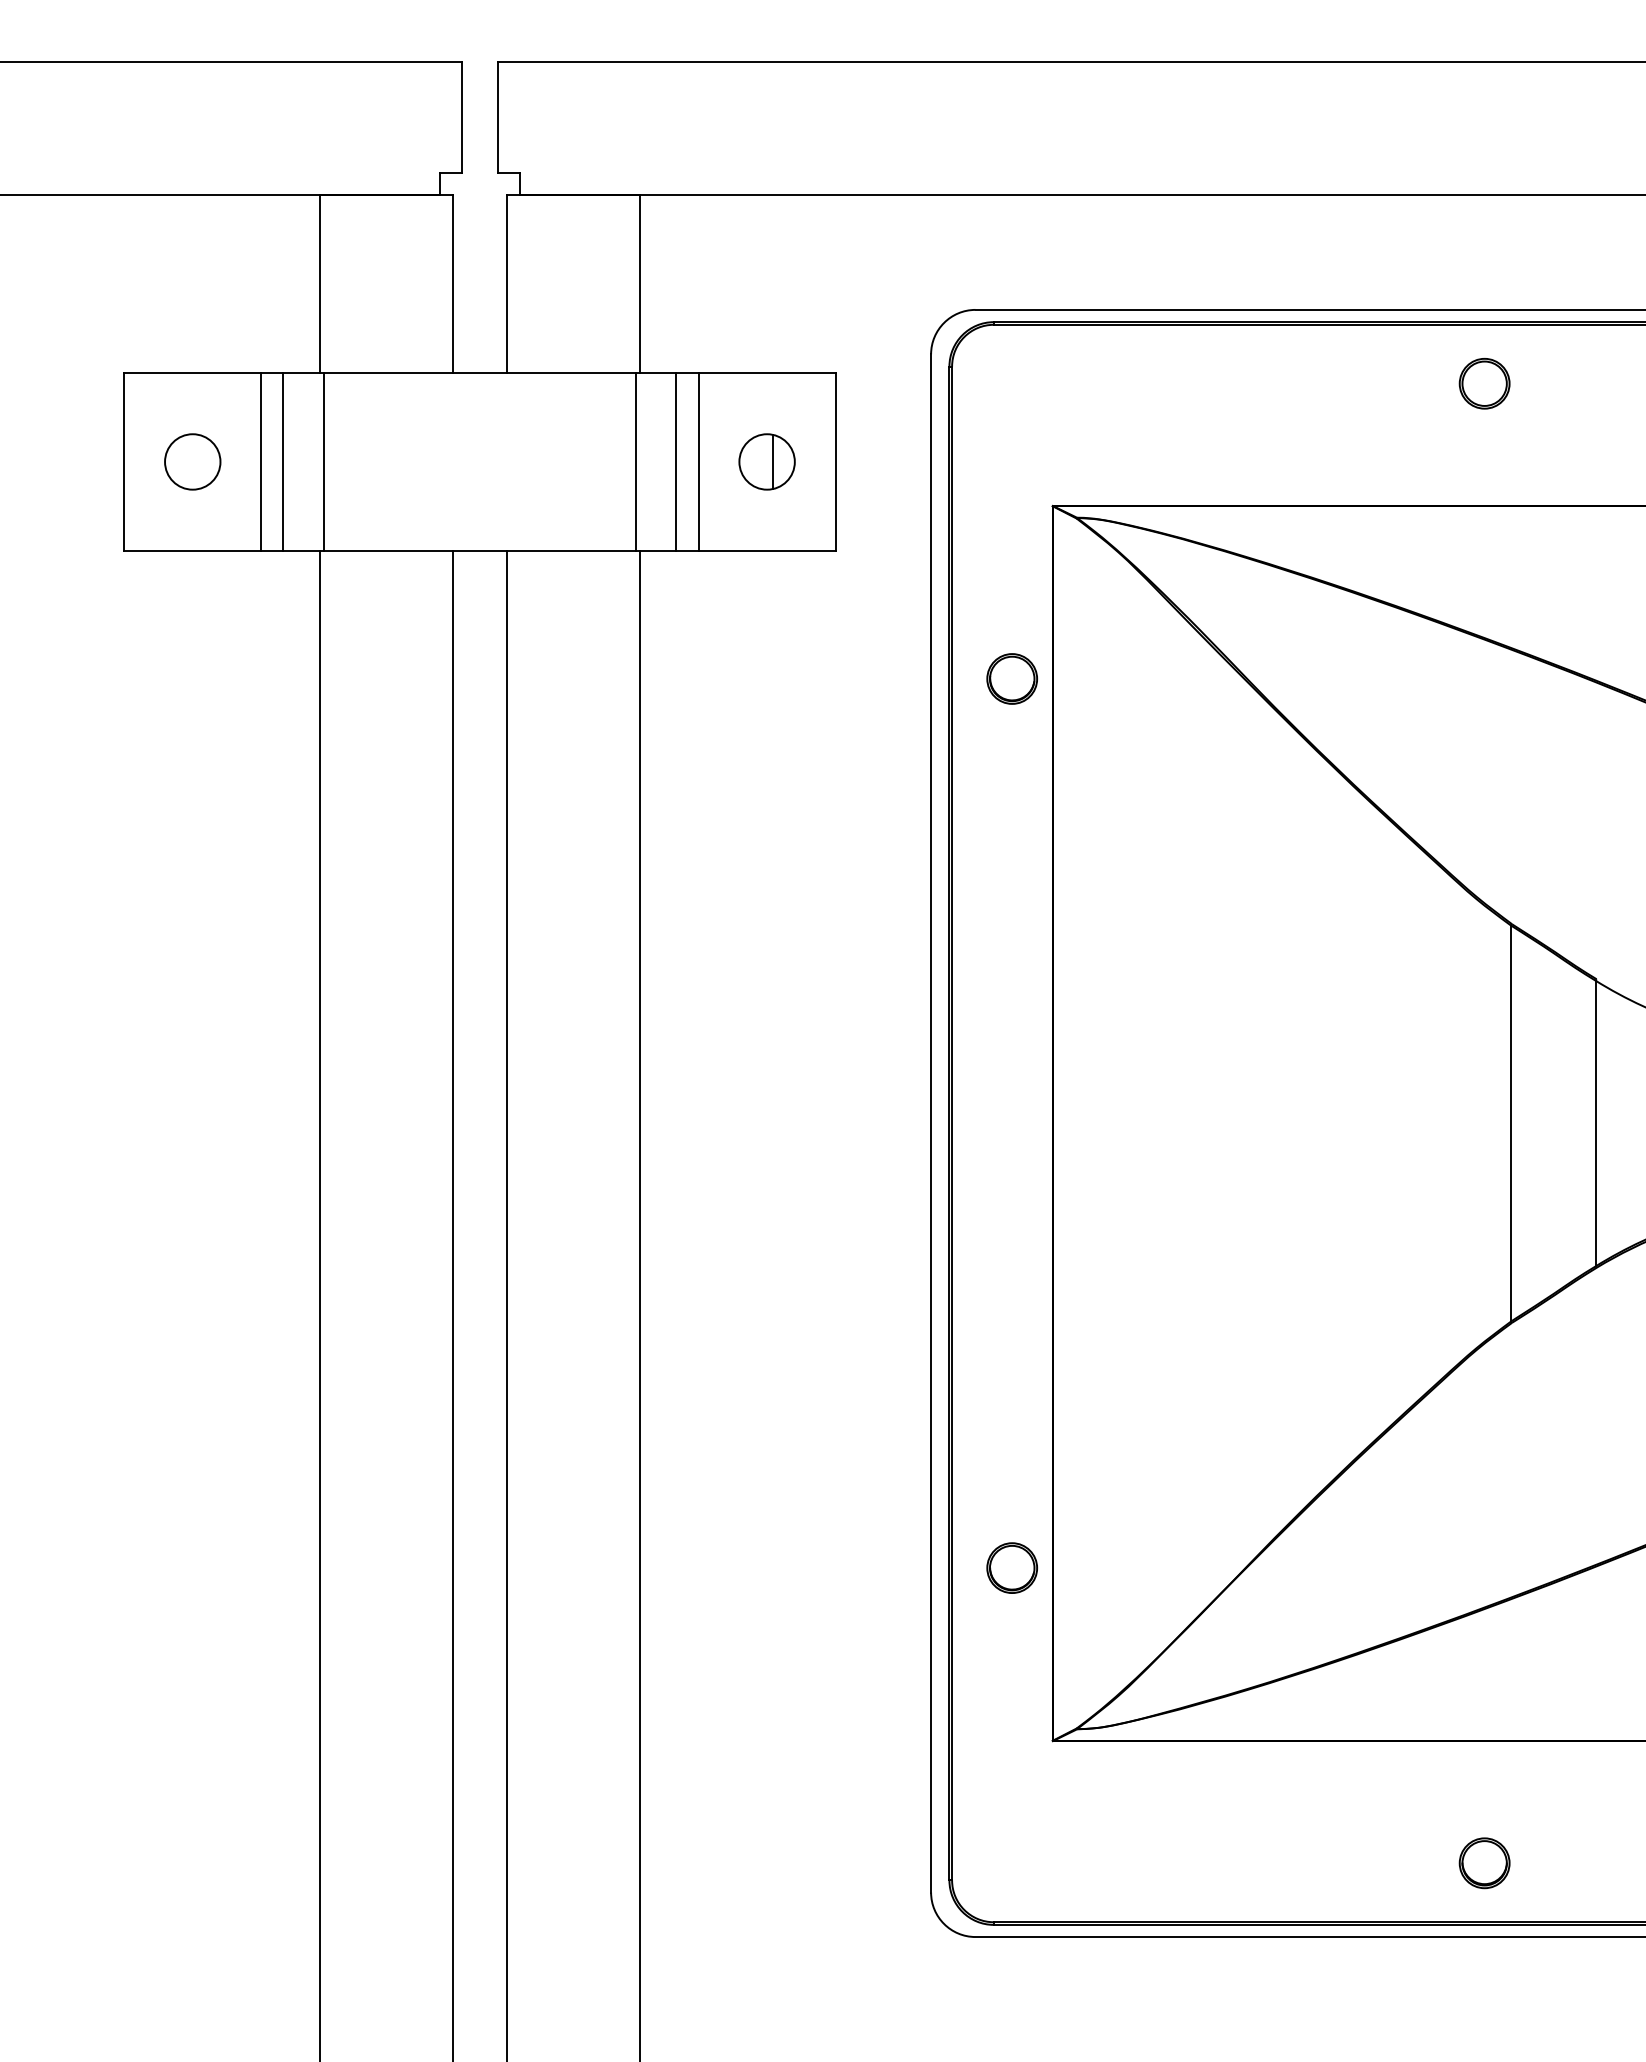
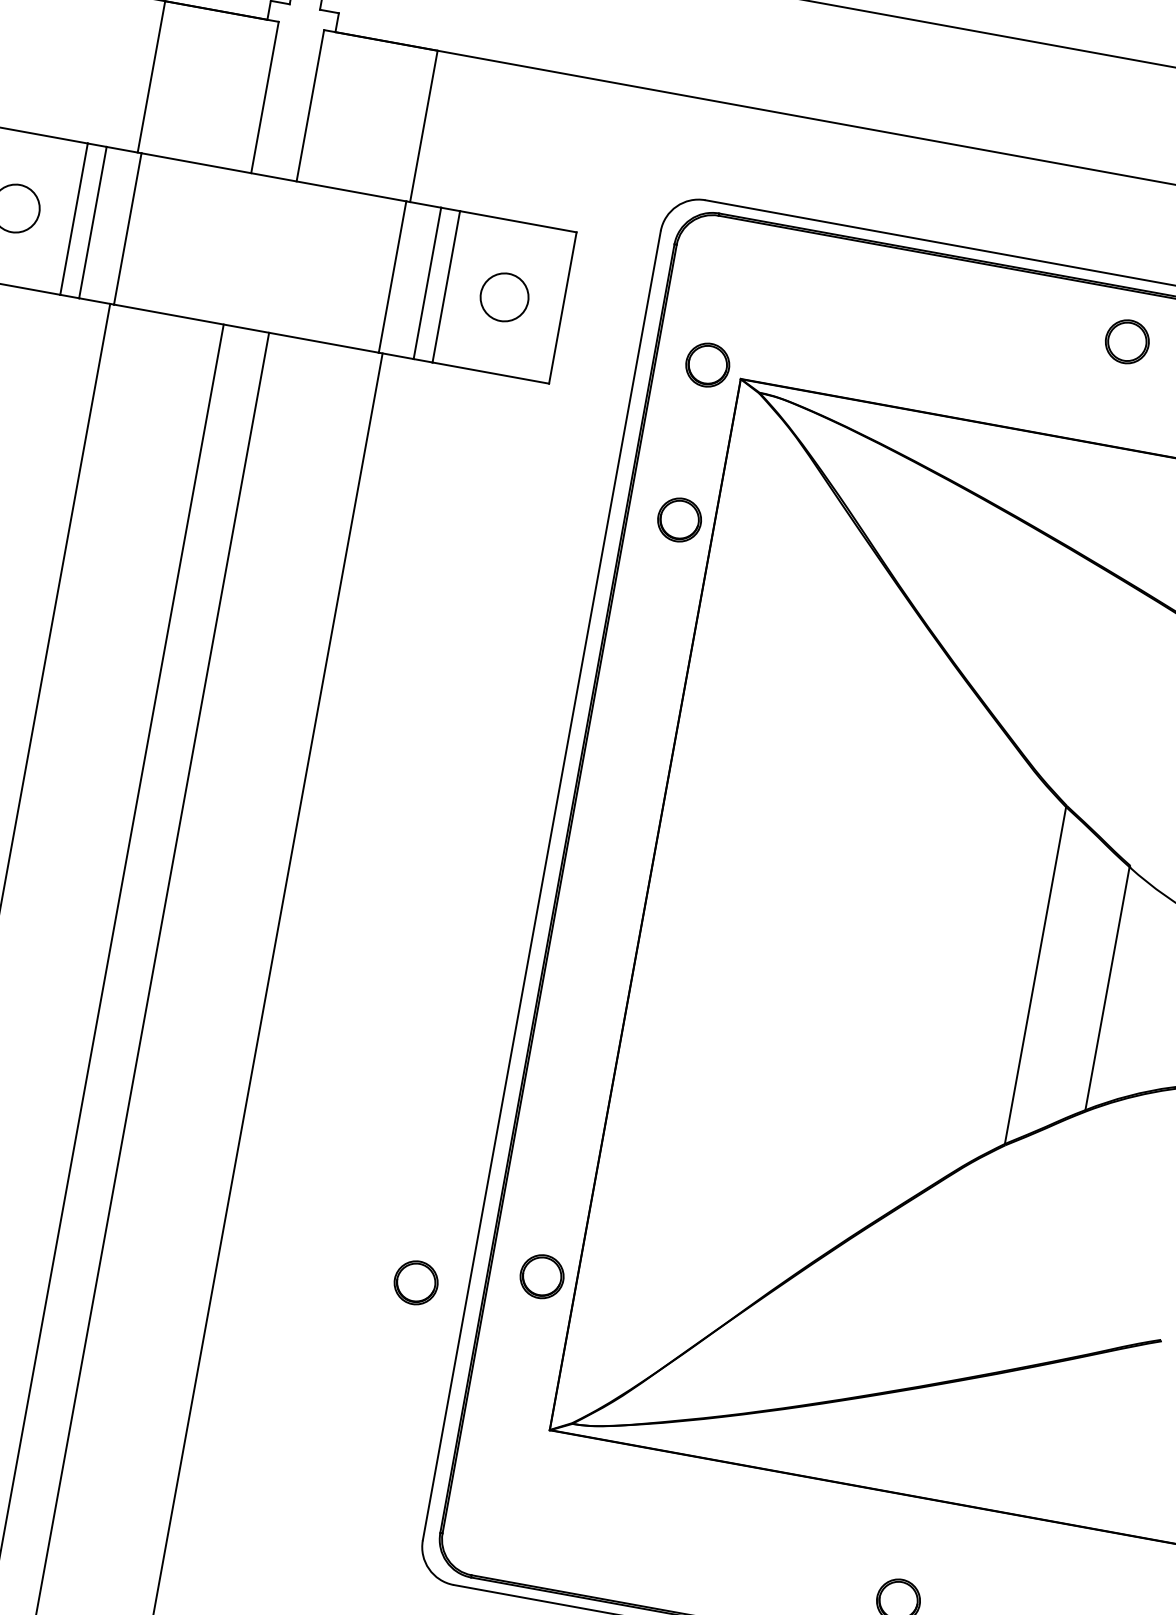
line: (773, 461) -> (510, 298), removed
part: (1011, 496) -> (707, 364), added
part: (869, 1600) -> (415, 1282), added

